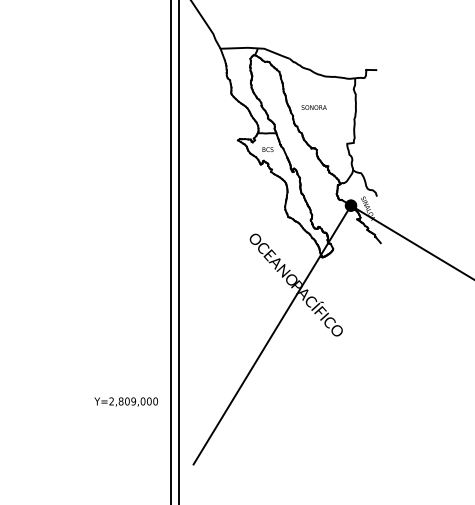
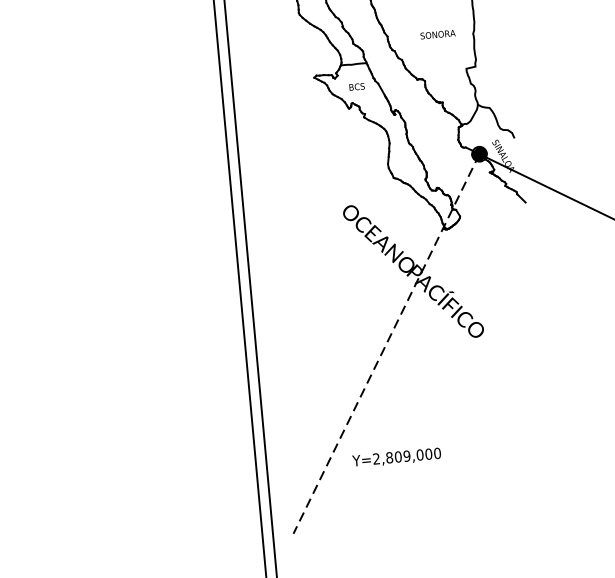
text: (313, 107) -> (437, 34), moved
line: (272, 335) -> (386, 344), solid -> dashed
text: (125, 401) -> (395, 457), moved

